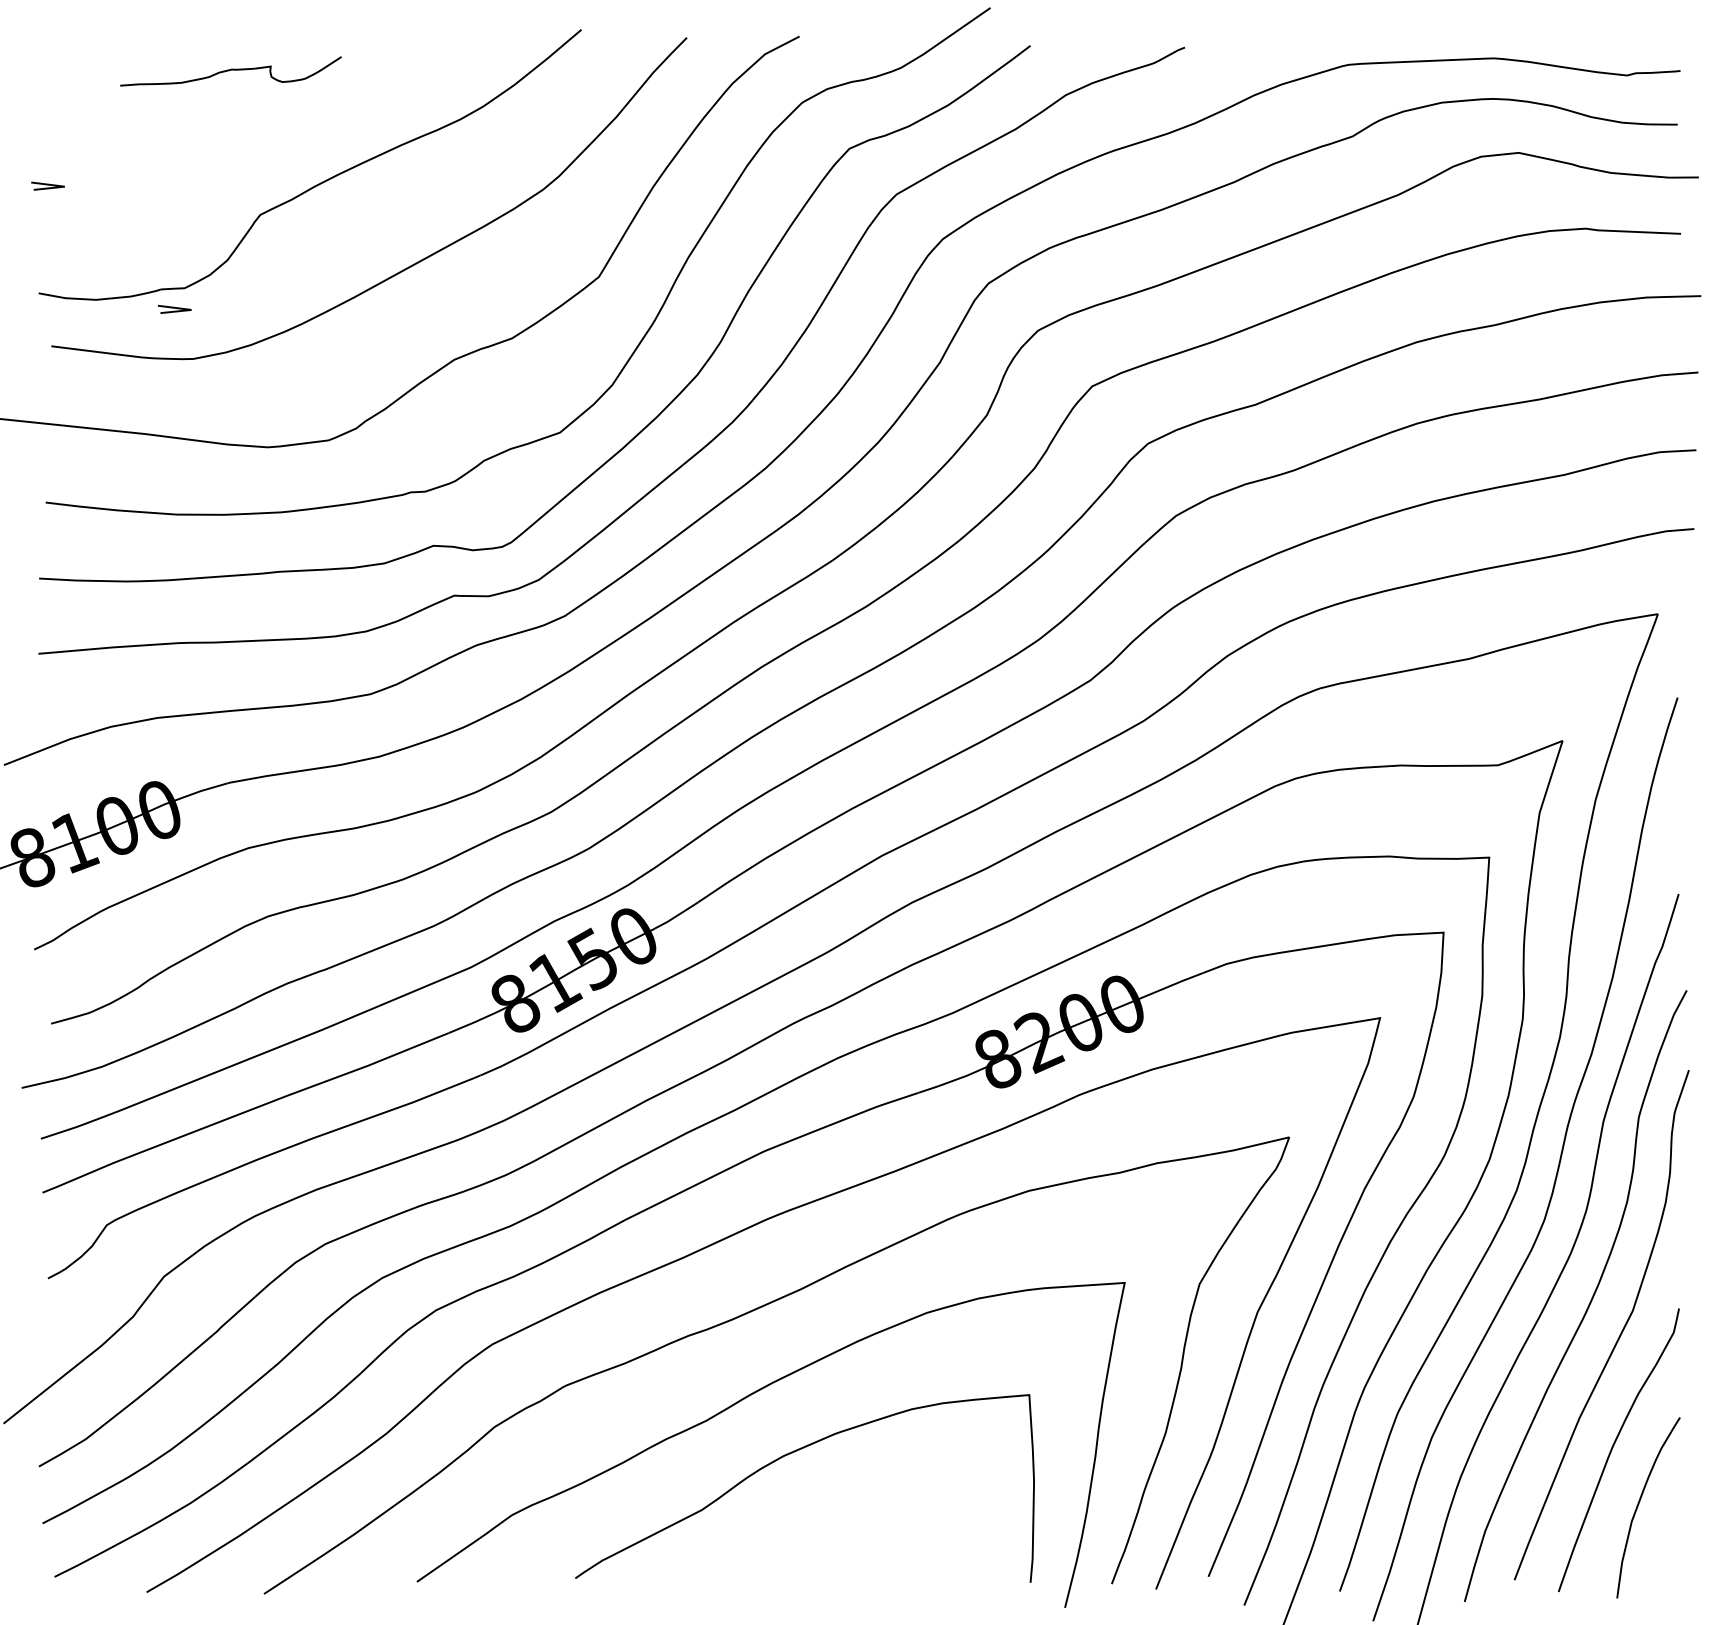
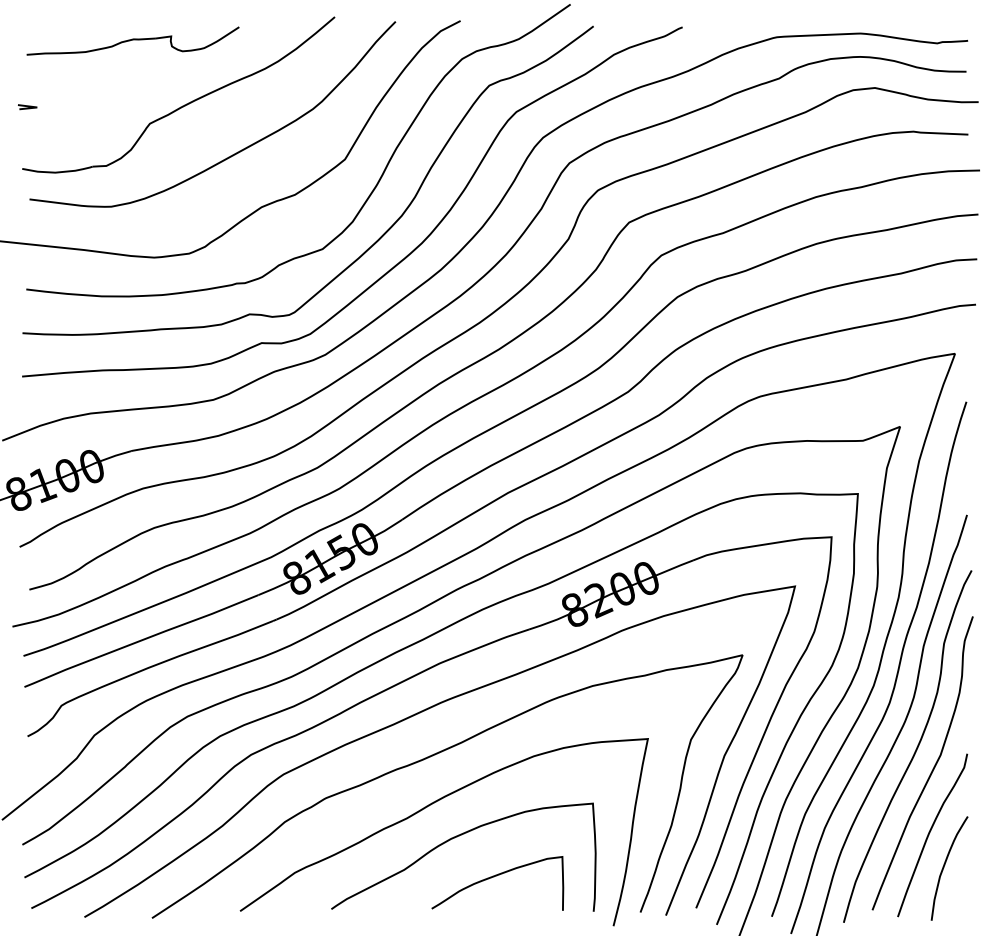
part: (230, 70) -> (132, 40), size x1.67
line: (174, 309) -> (100, 178), removed
curve: (858, 1523) -> (494, 877), added

